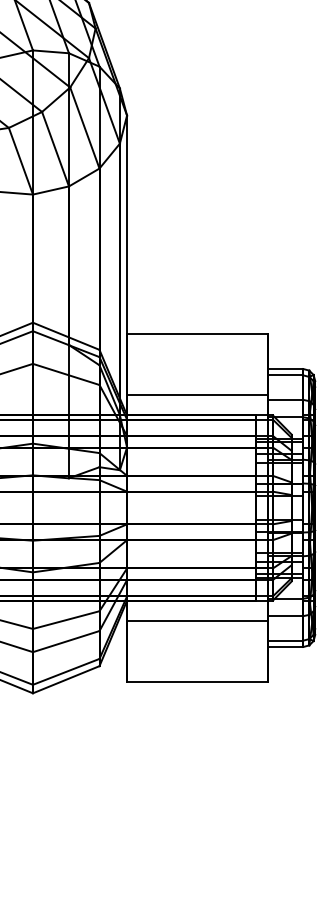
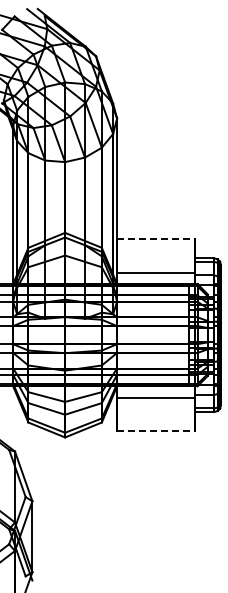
line: (198, 334) -> (156, 239), solid -> dashed
line: (198, 682) -> (156, 431), solid -> dashed

